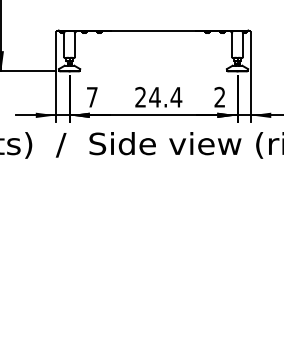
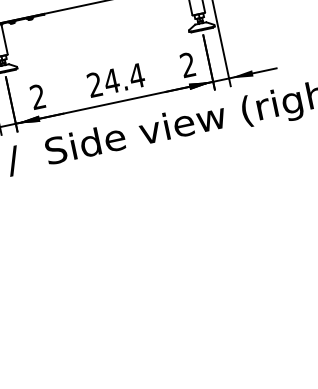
text: (91, 96) -> (36, 96), 7 -> 2

